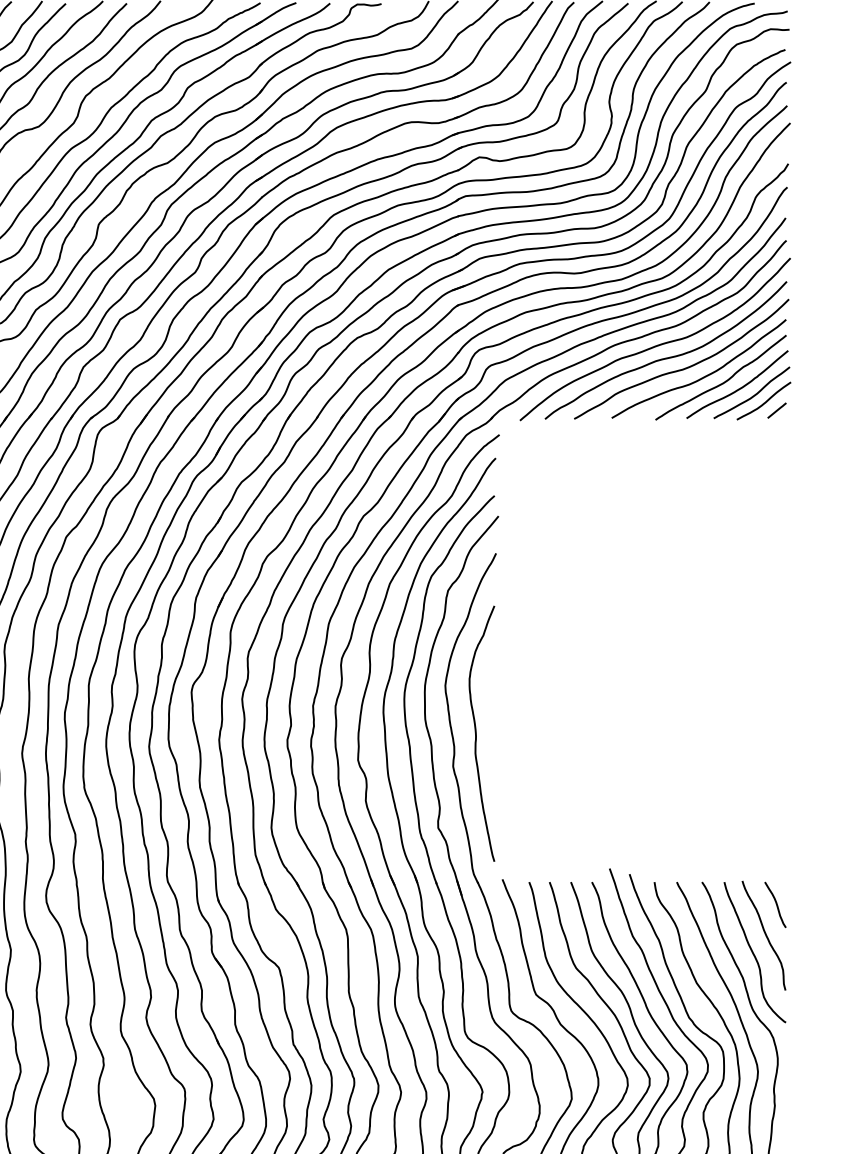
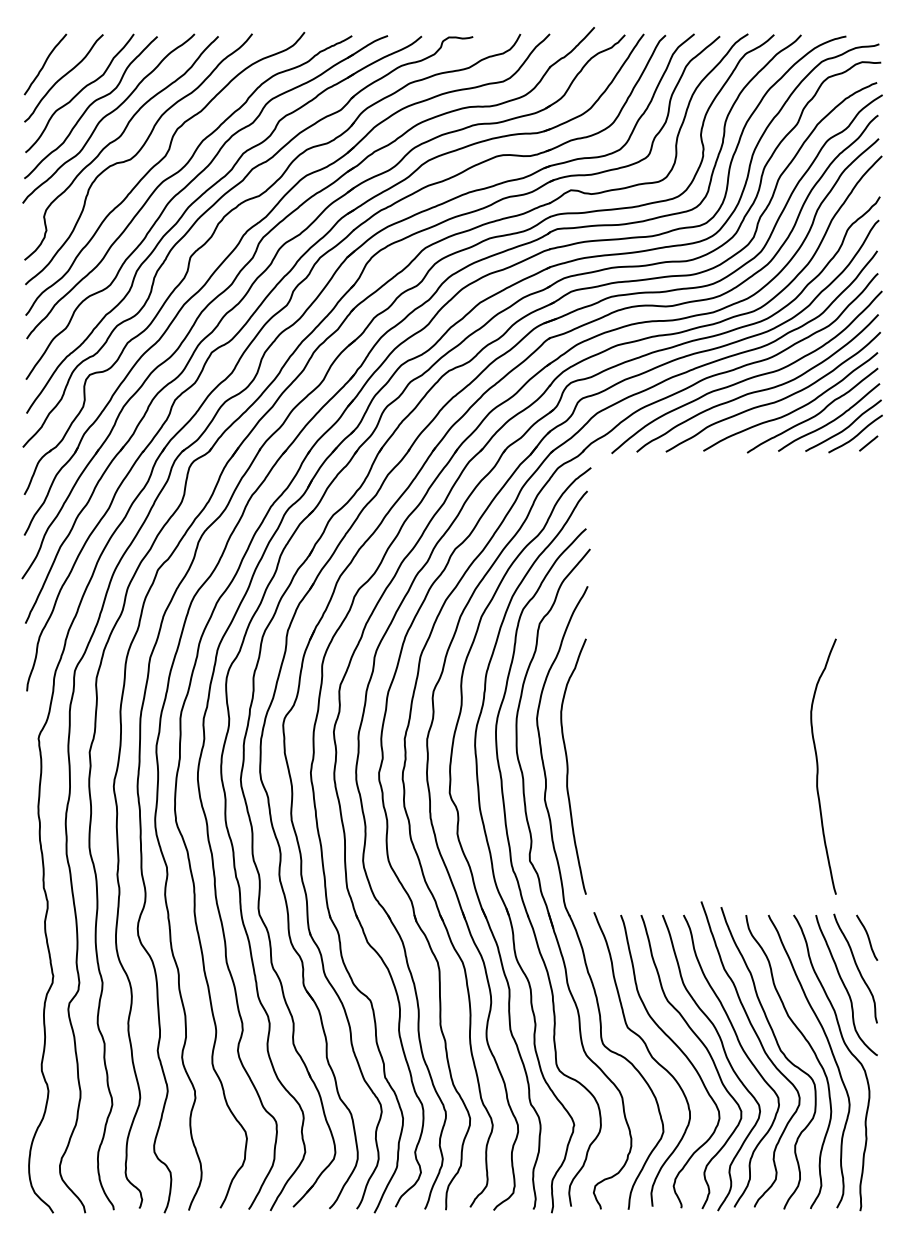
curve: (726, 733) -> (818, 766), added

